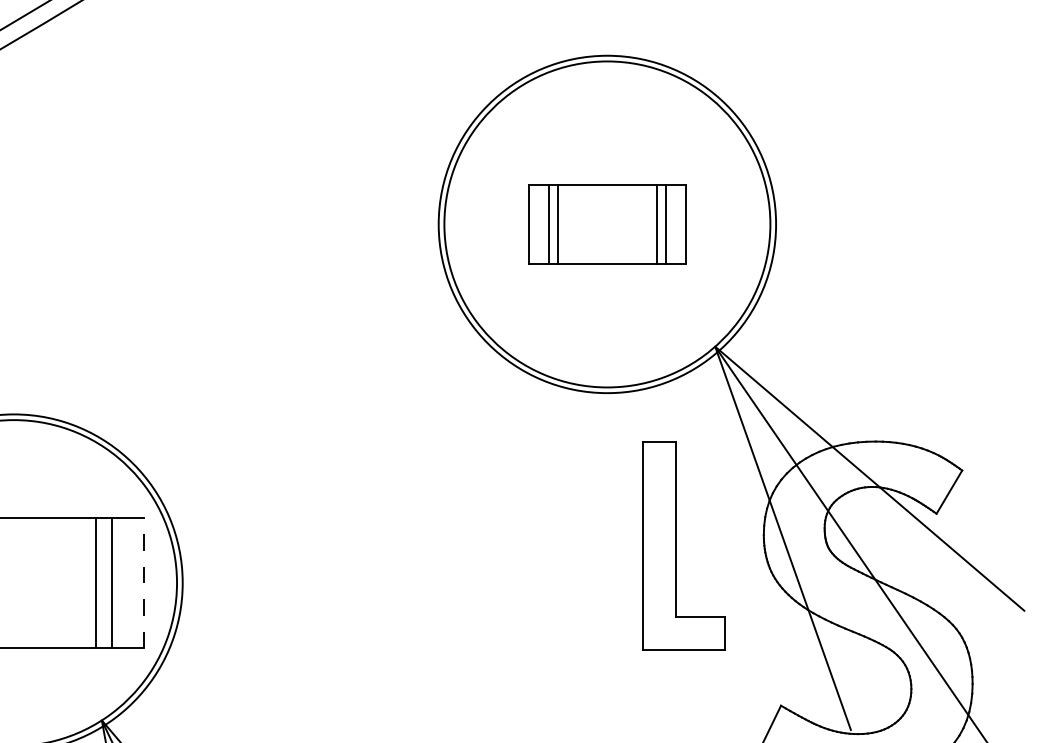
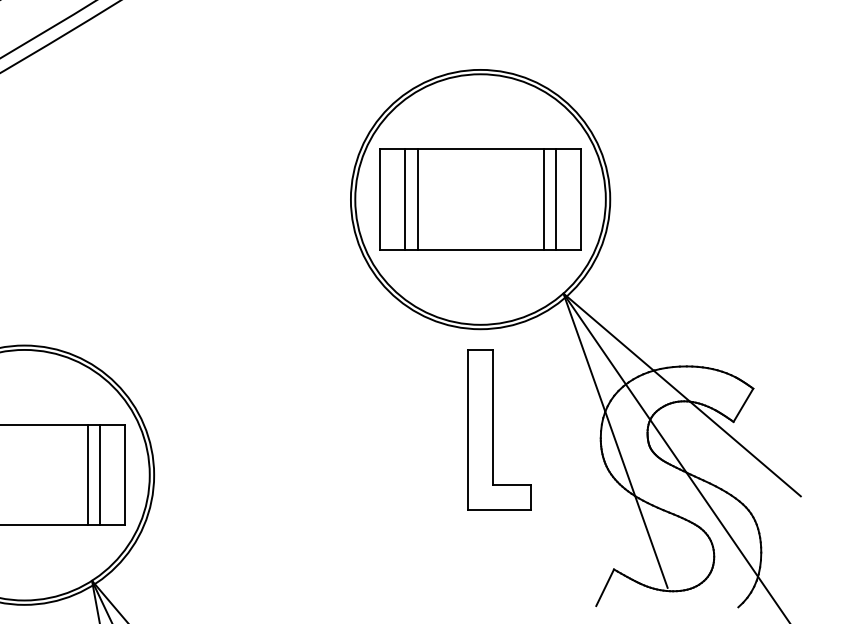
part: (607, 224) -> (480, 199), size x1.67
part: (684, 545) -> (499, 429), moved
line: (144, 582) -> (124, 474), dashed -> solid

